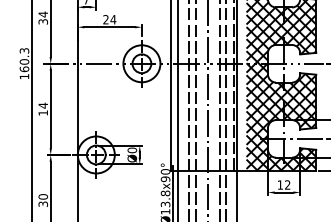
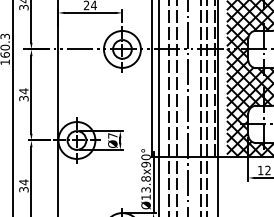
text: (43, 112) -> (24, 98), 14 -> 34
text: (132, 150) -> (113, 136), Ø0 -> Ø7
text: (43, 196) -> (24, 181), 30 -> 34

